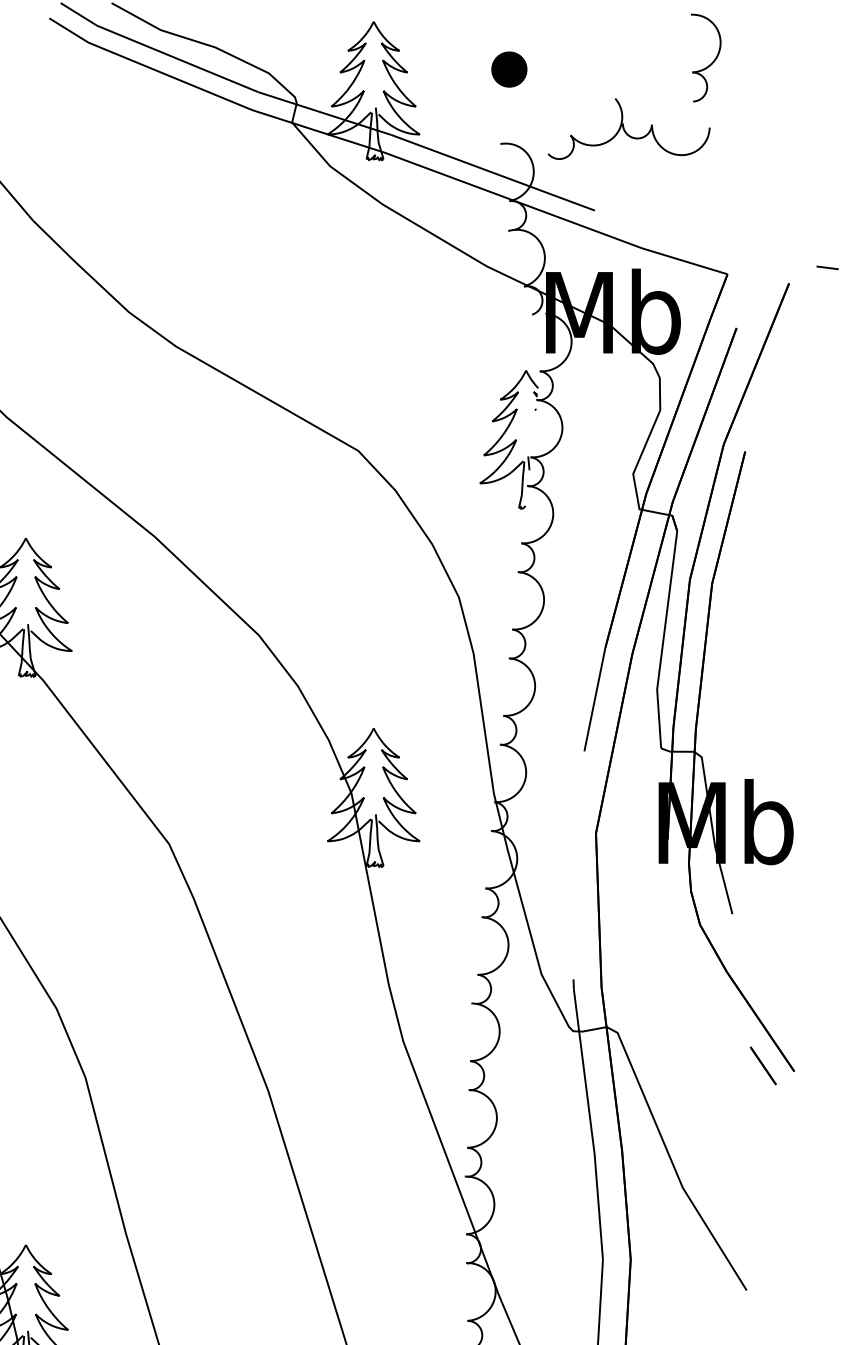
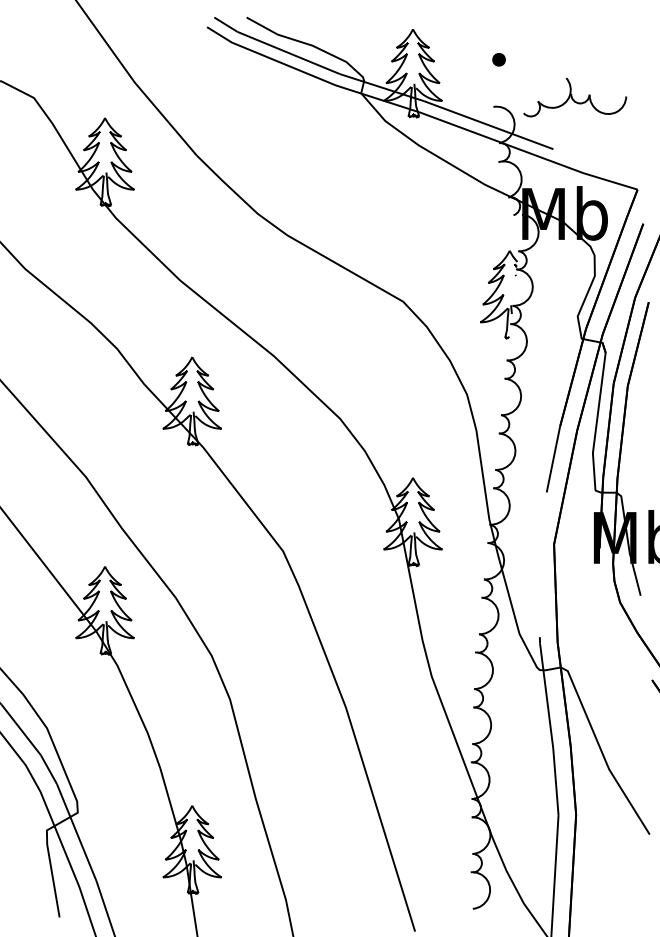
part: (705, 58) -> (623, 52), removed
part: (508, 69) -> (498, 59), size x0.6

